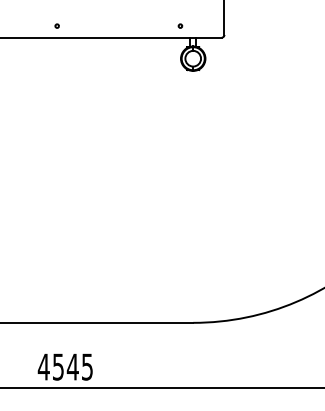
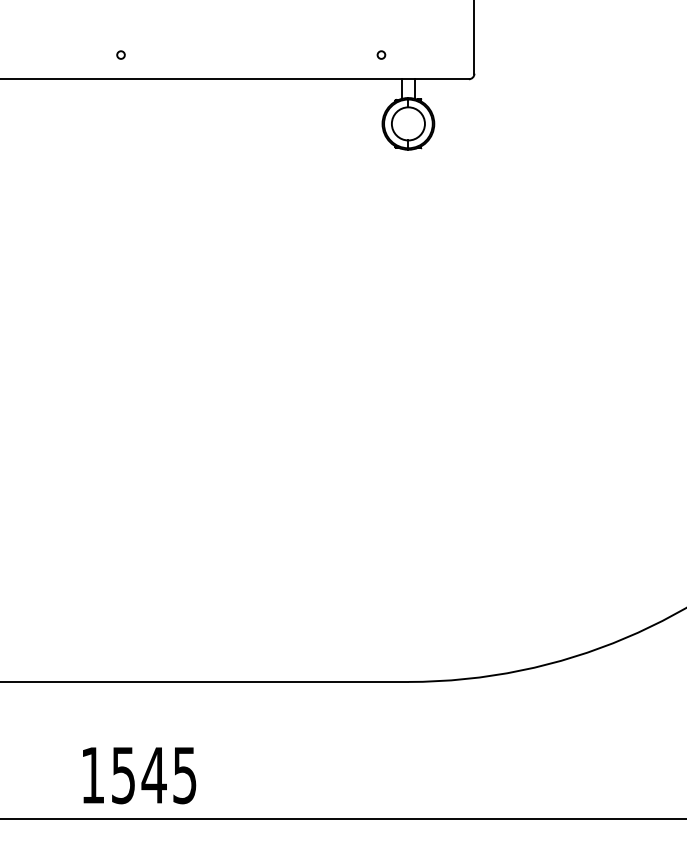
text: (43, 366) -> (92, 774), 4545 -> 1545

